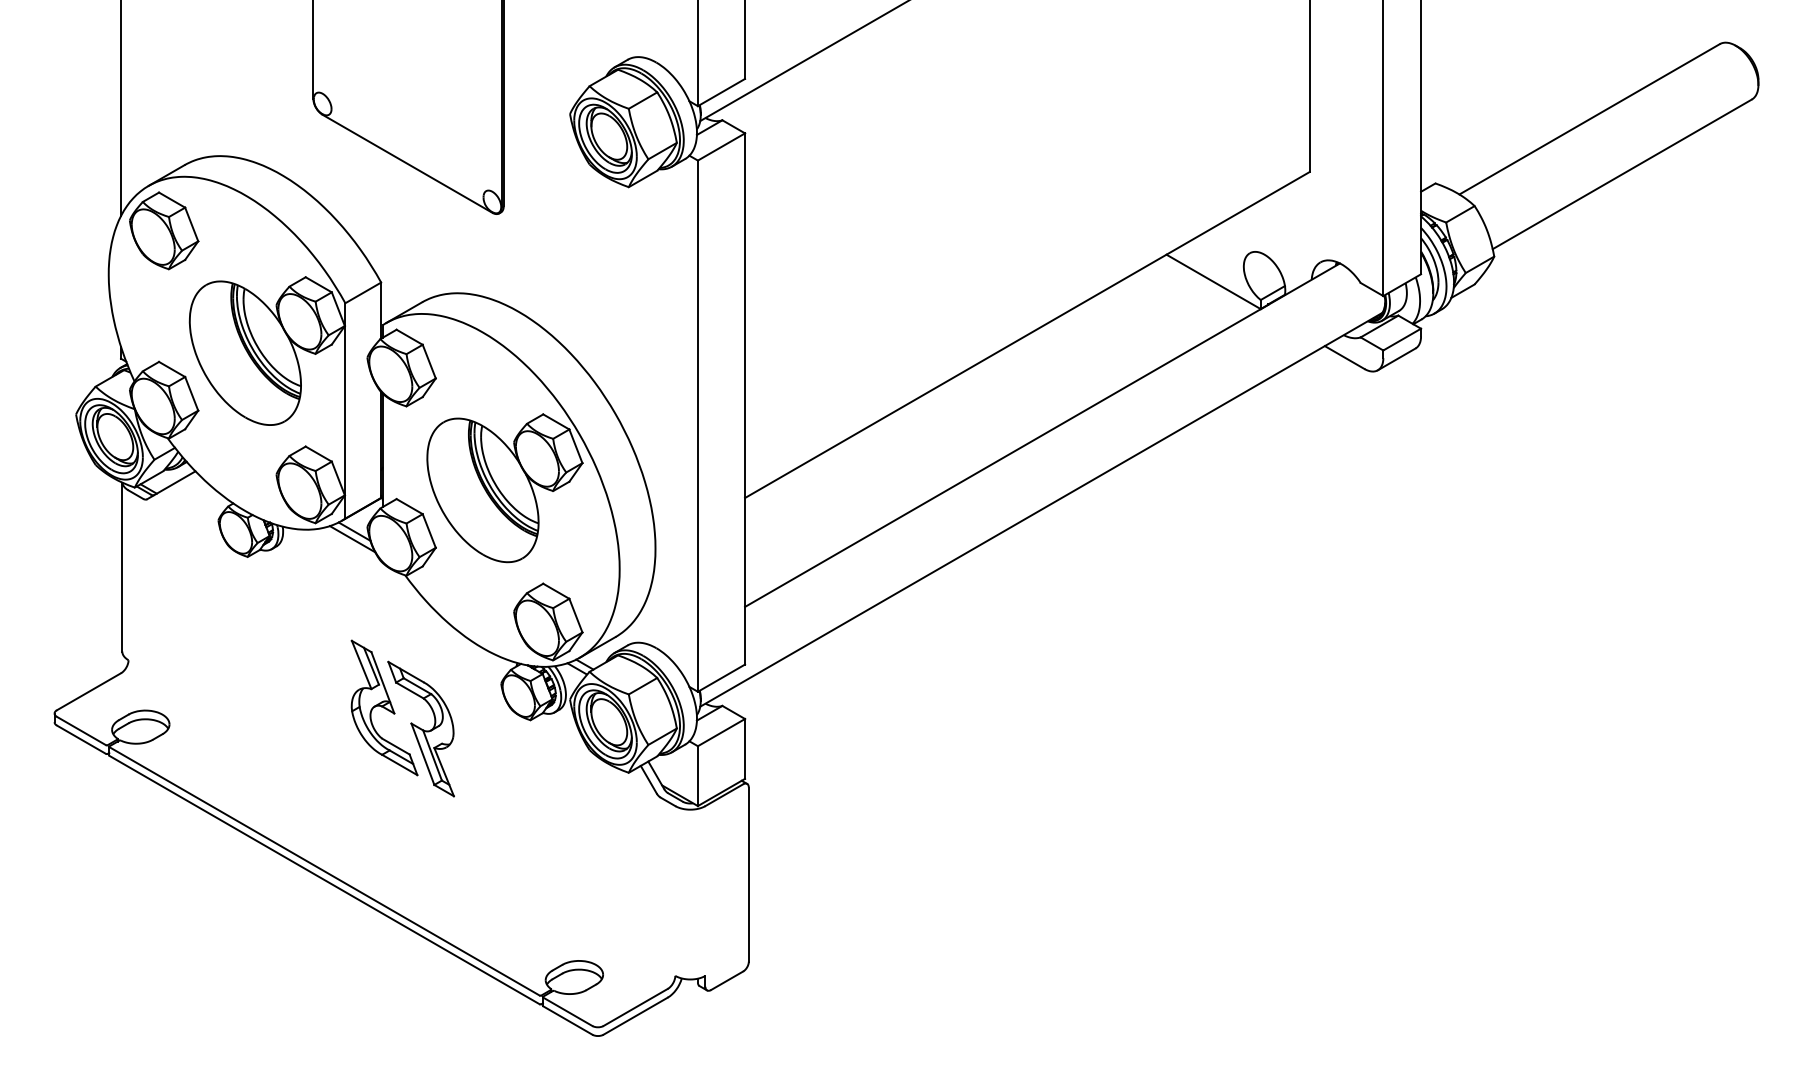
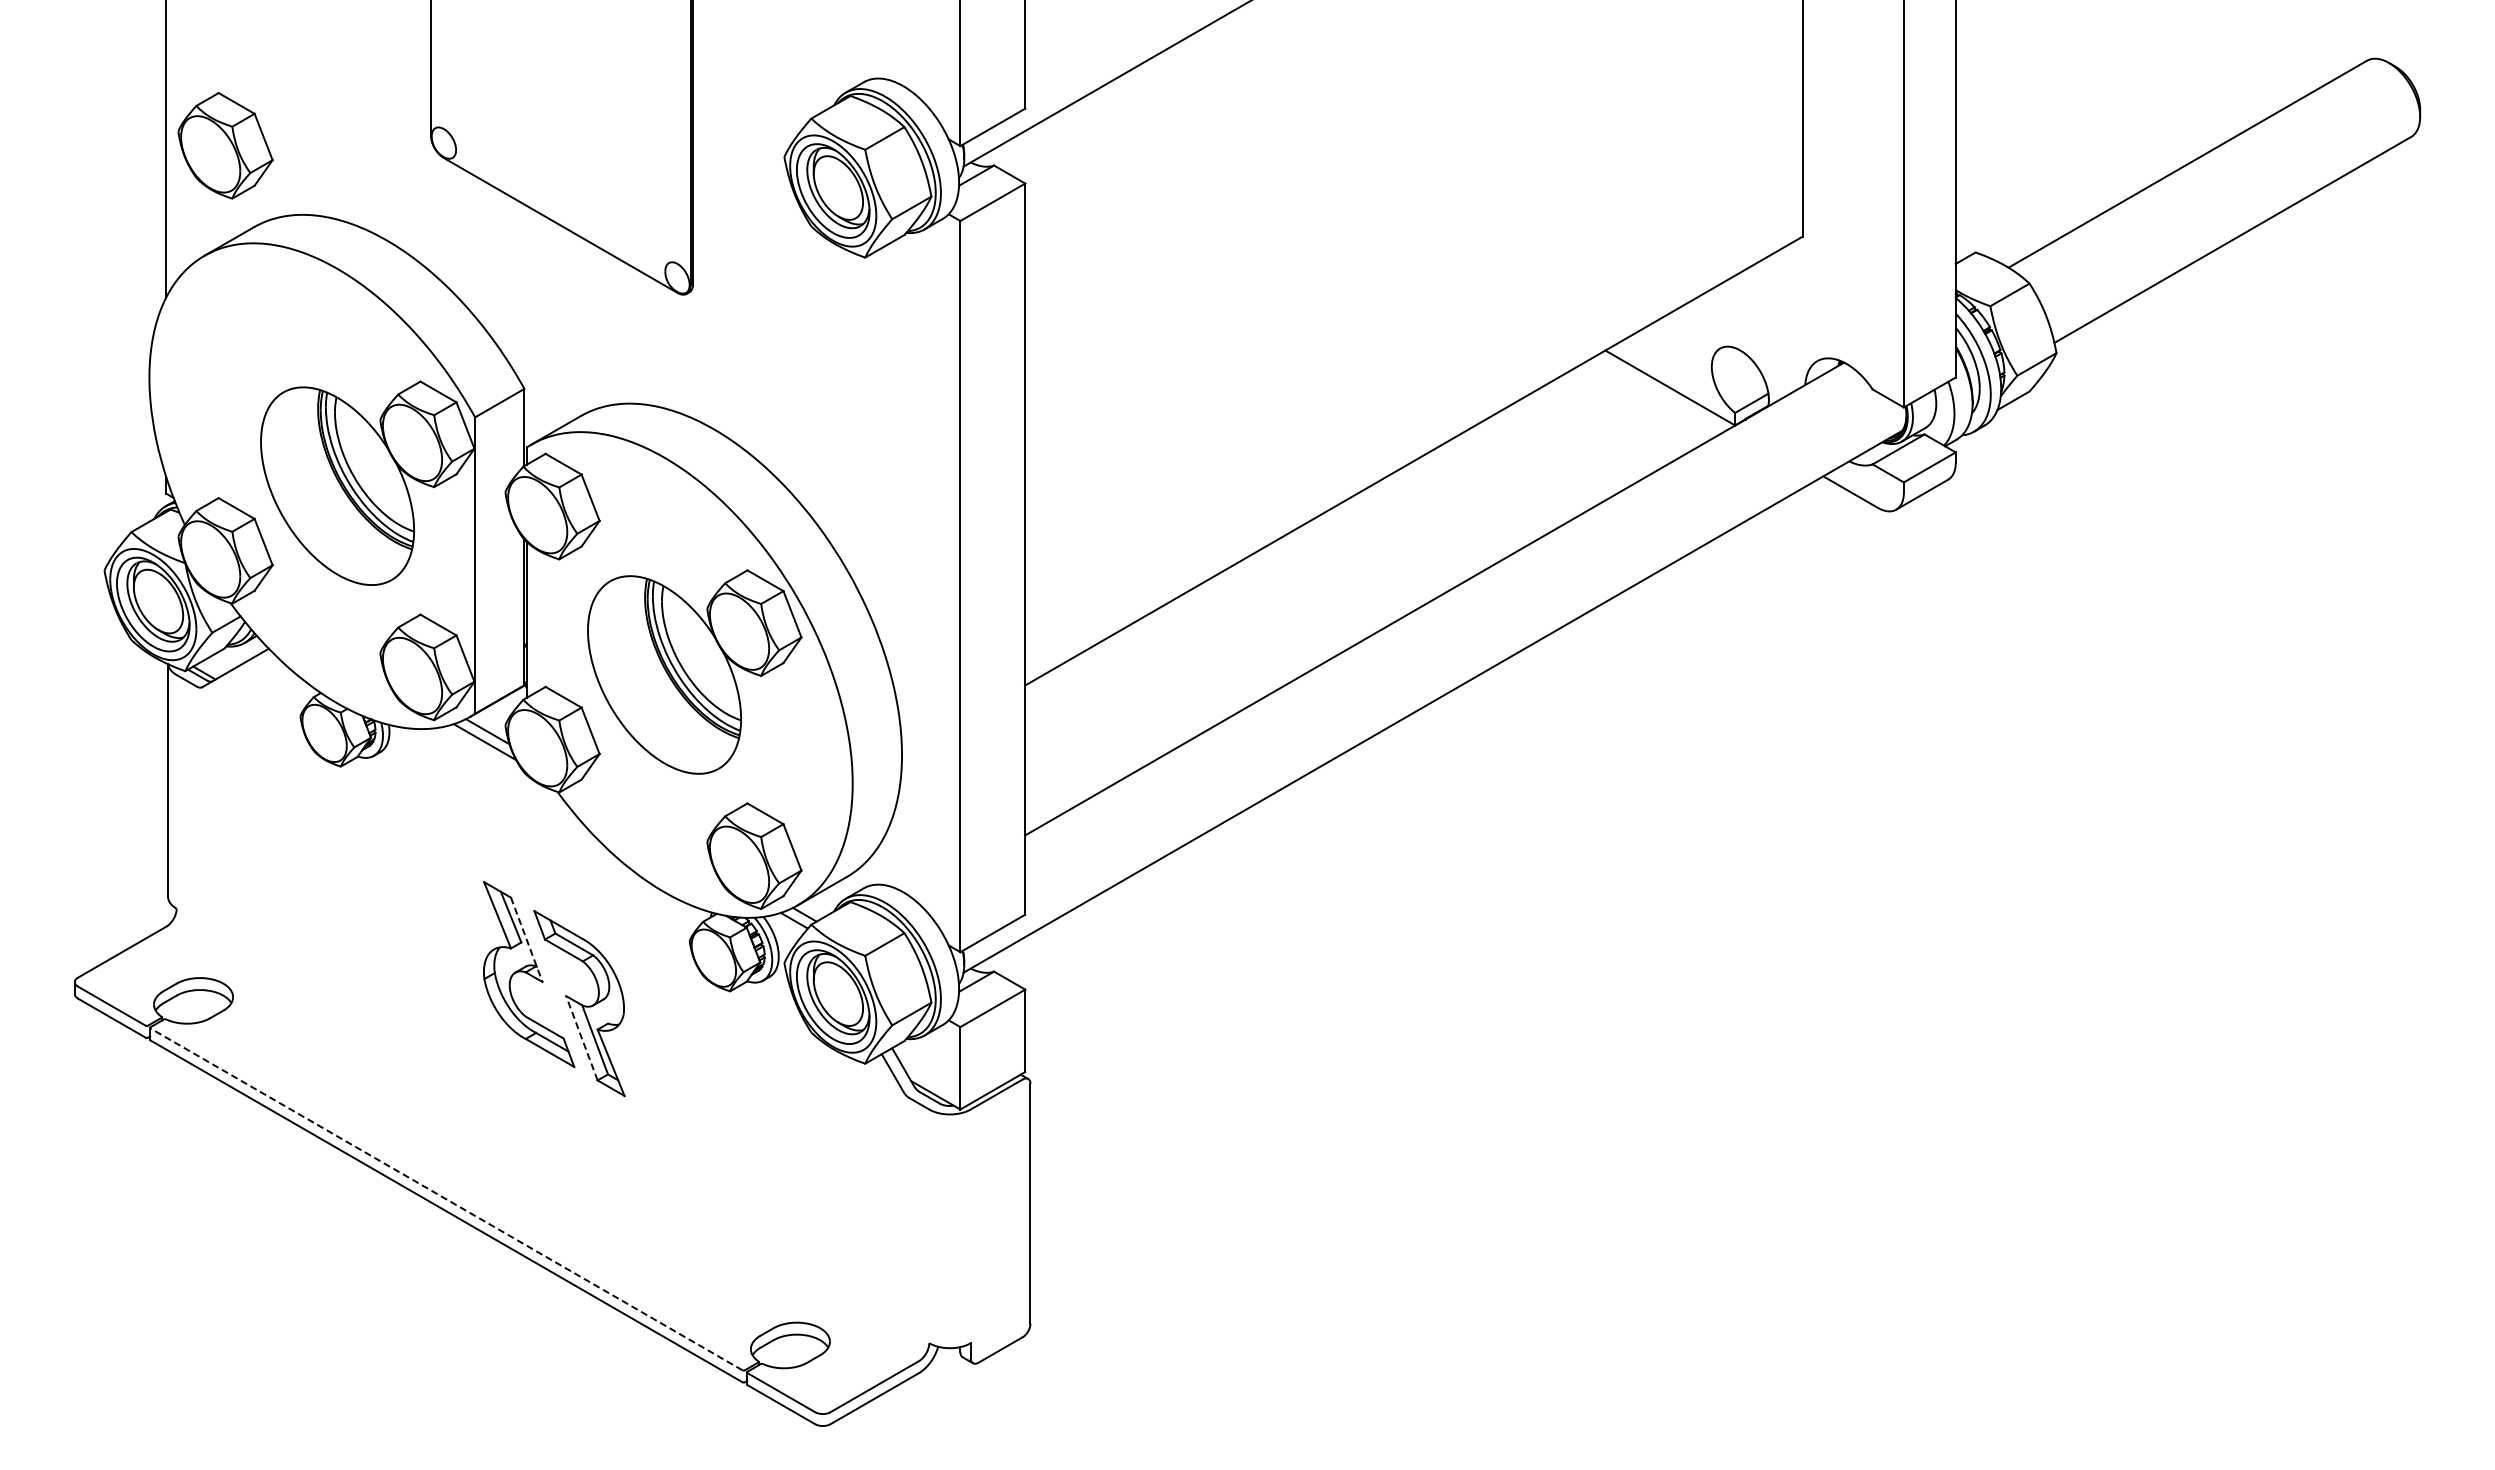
part: (164, 230) -> (225, 145), moved
line: (382, 683) -> (526, 940), solid -> dashed
line: (422, 753) -> (581, 1037), solid -> dashed
line: (324, 871) -> (446, 1199), solid -> dashed

